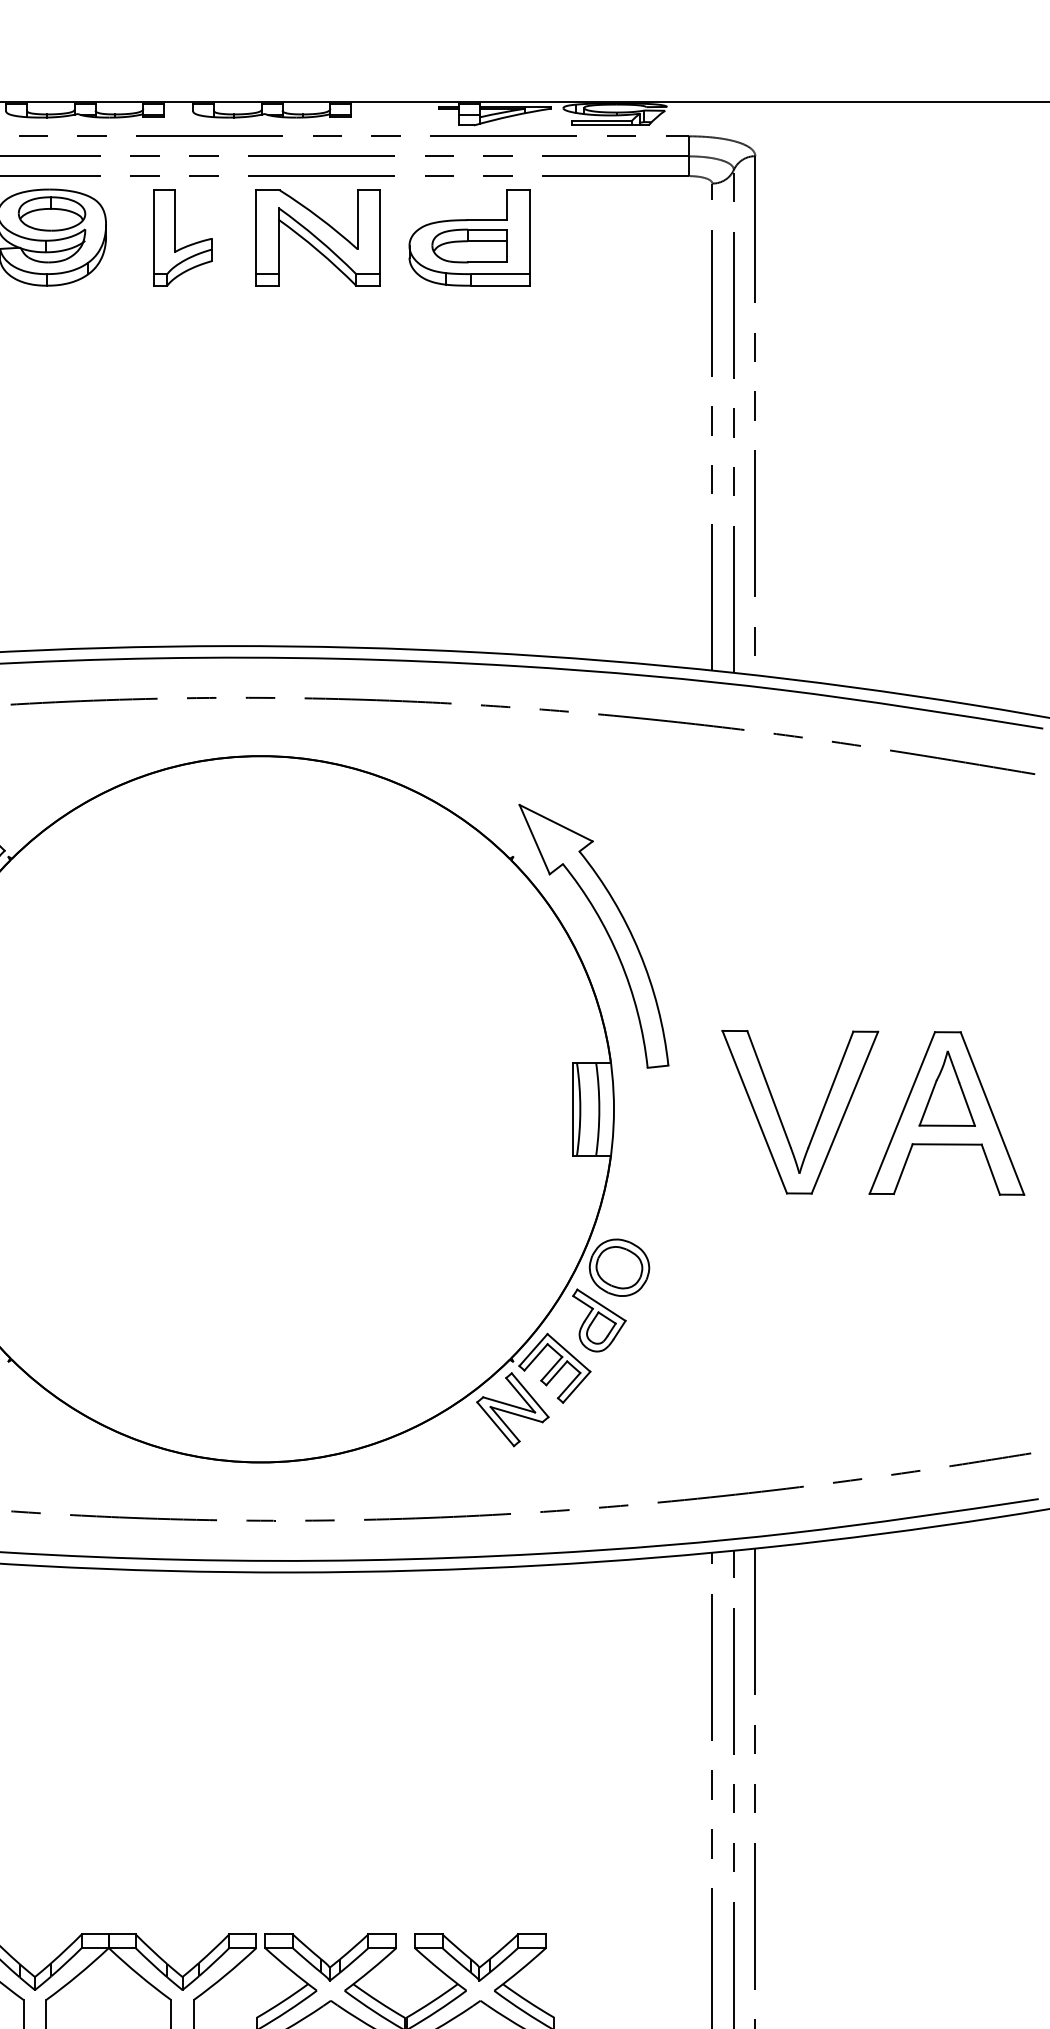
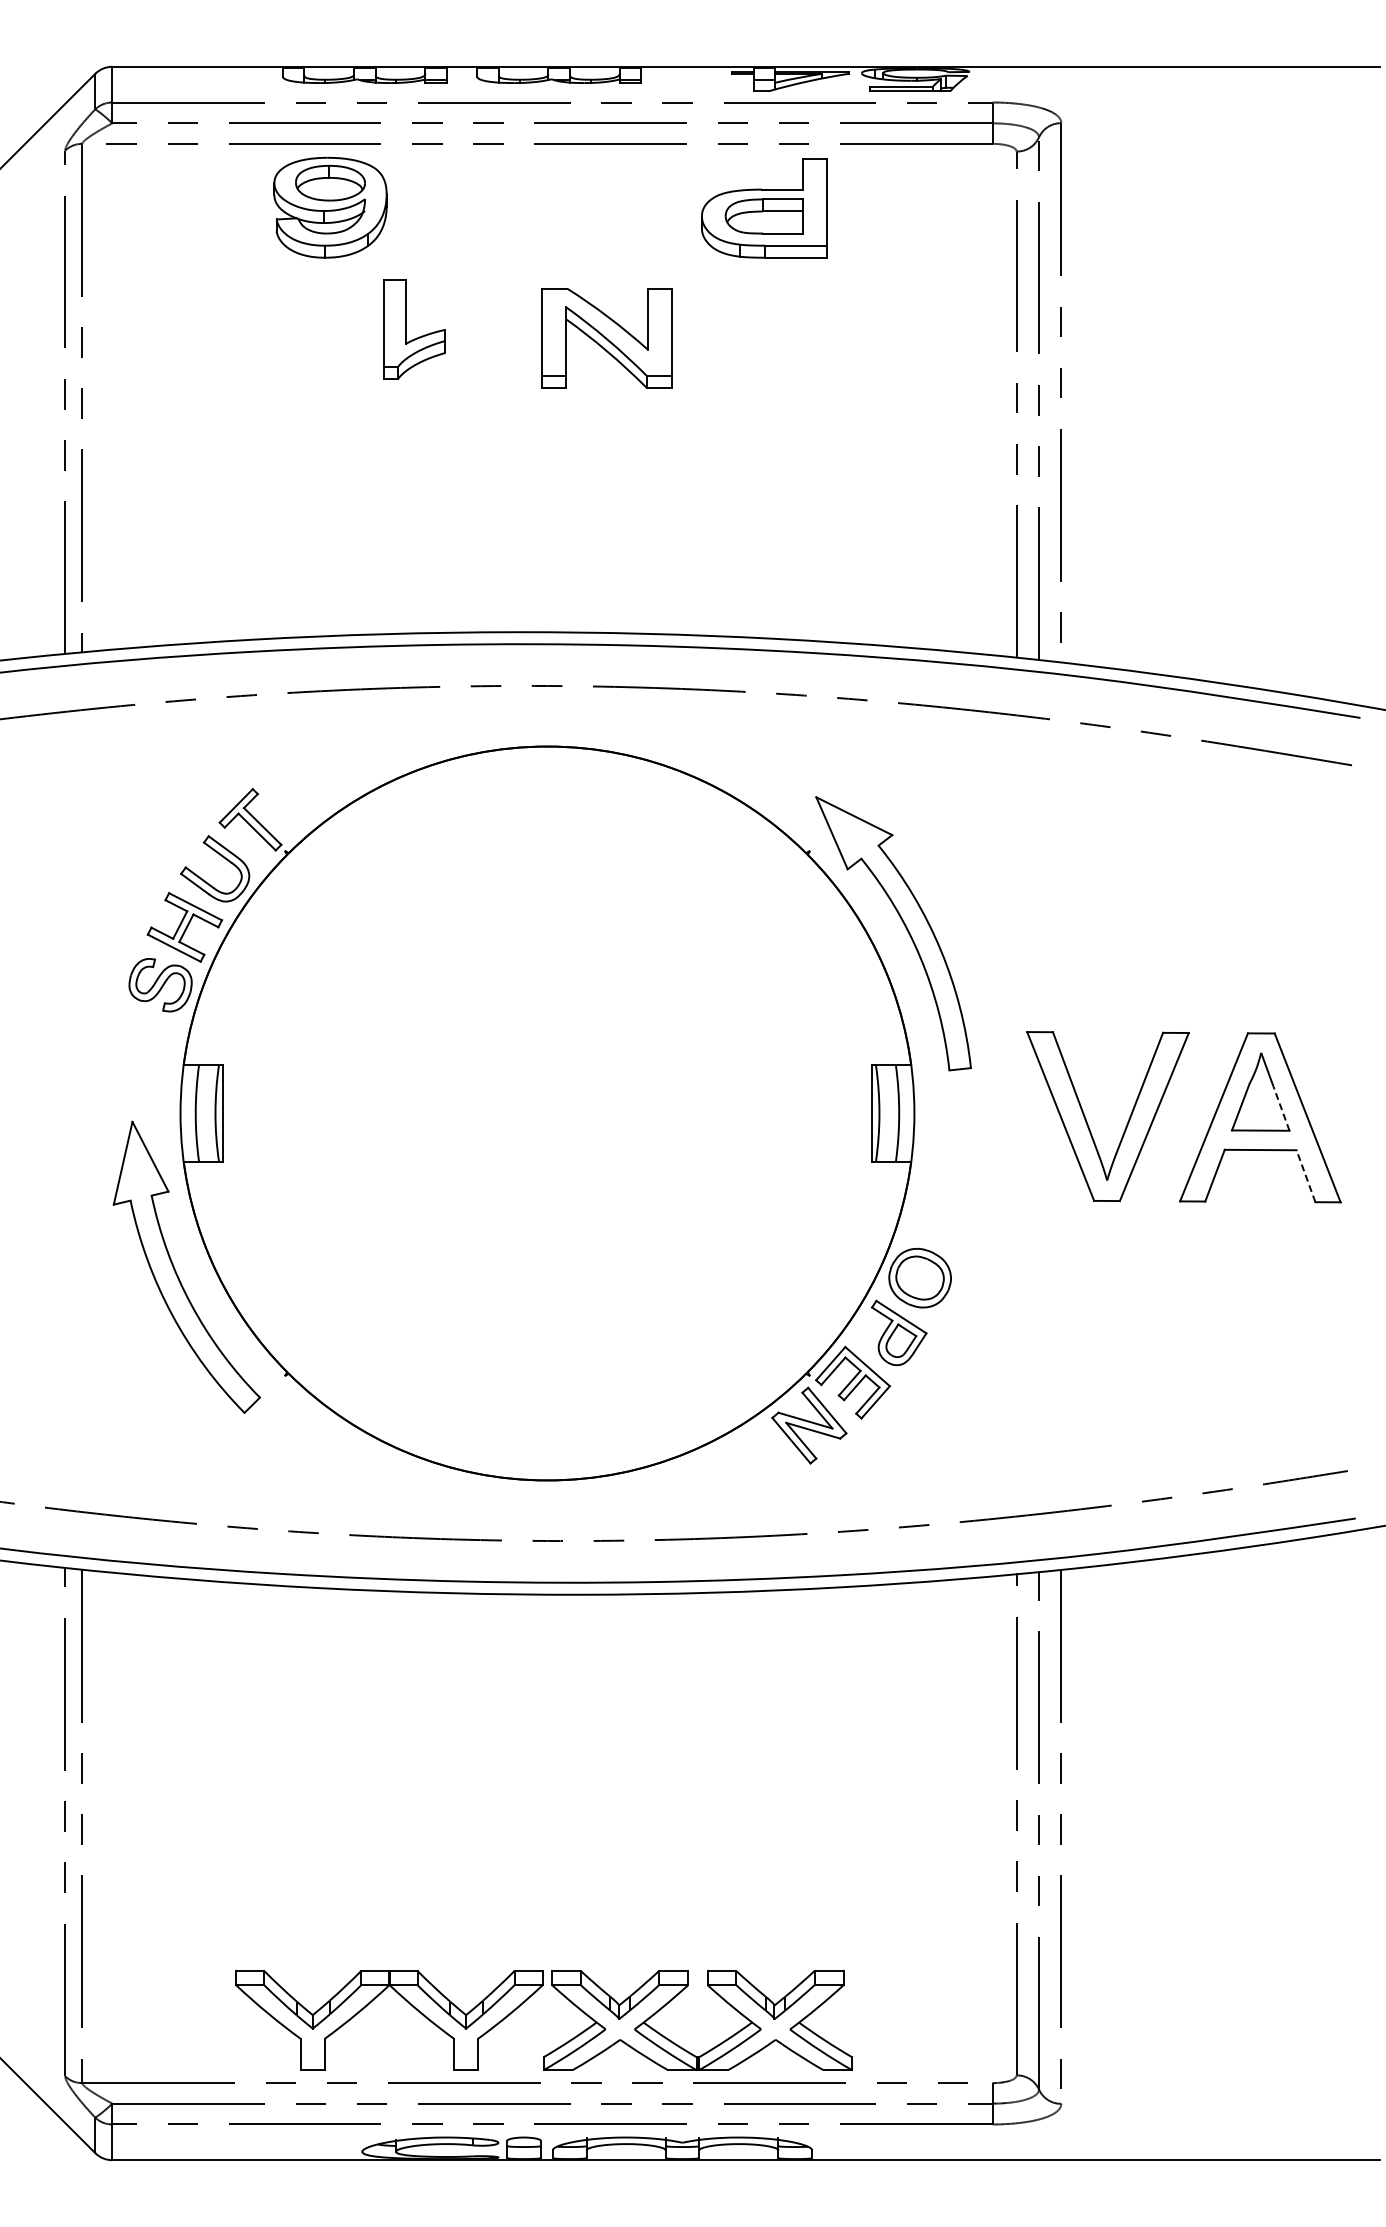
part: (175, 238) -> (406, 329), moved
part: (317, 238) -> (606, 338), moved
line: (967, 1104) -> (1281, 1108), solid -> dashed
line: (990, 1169) -> (1305, 1176), solid -> dashed

